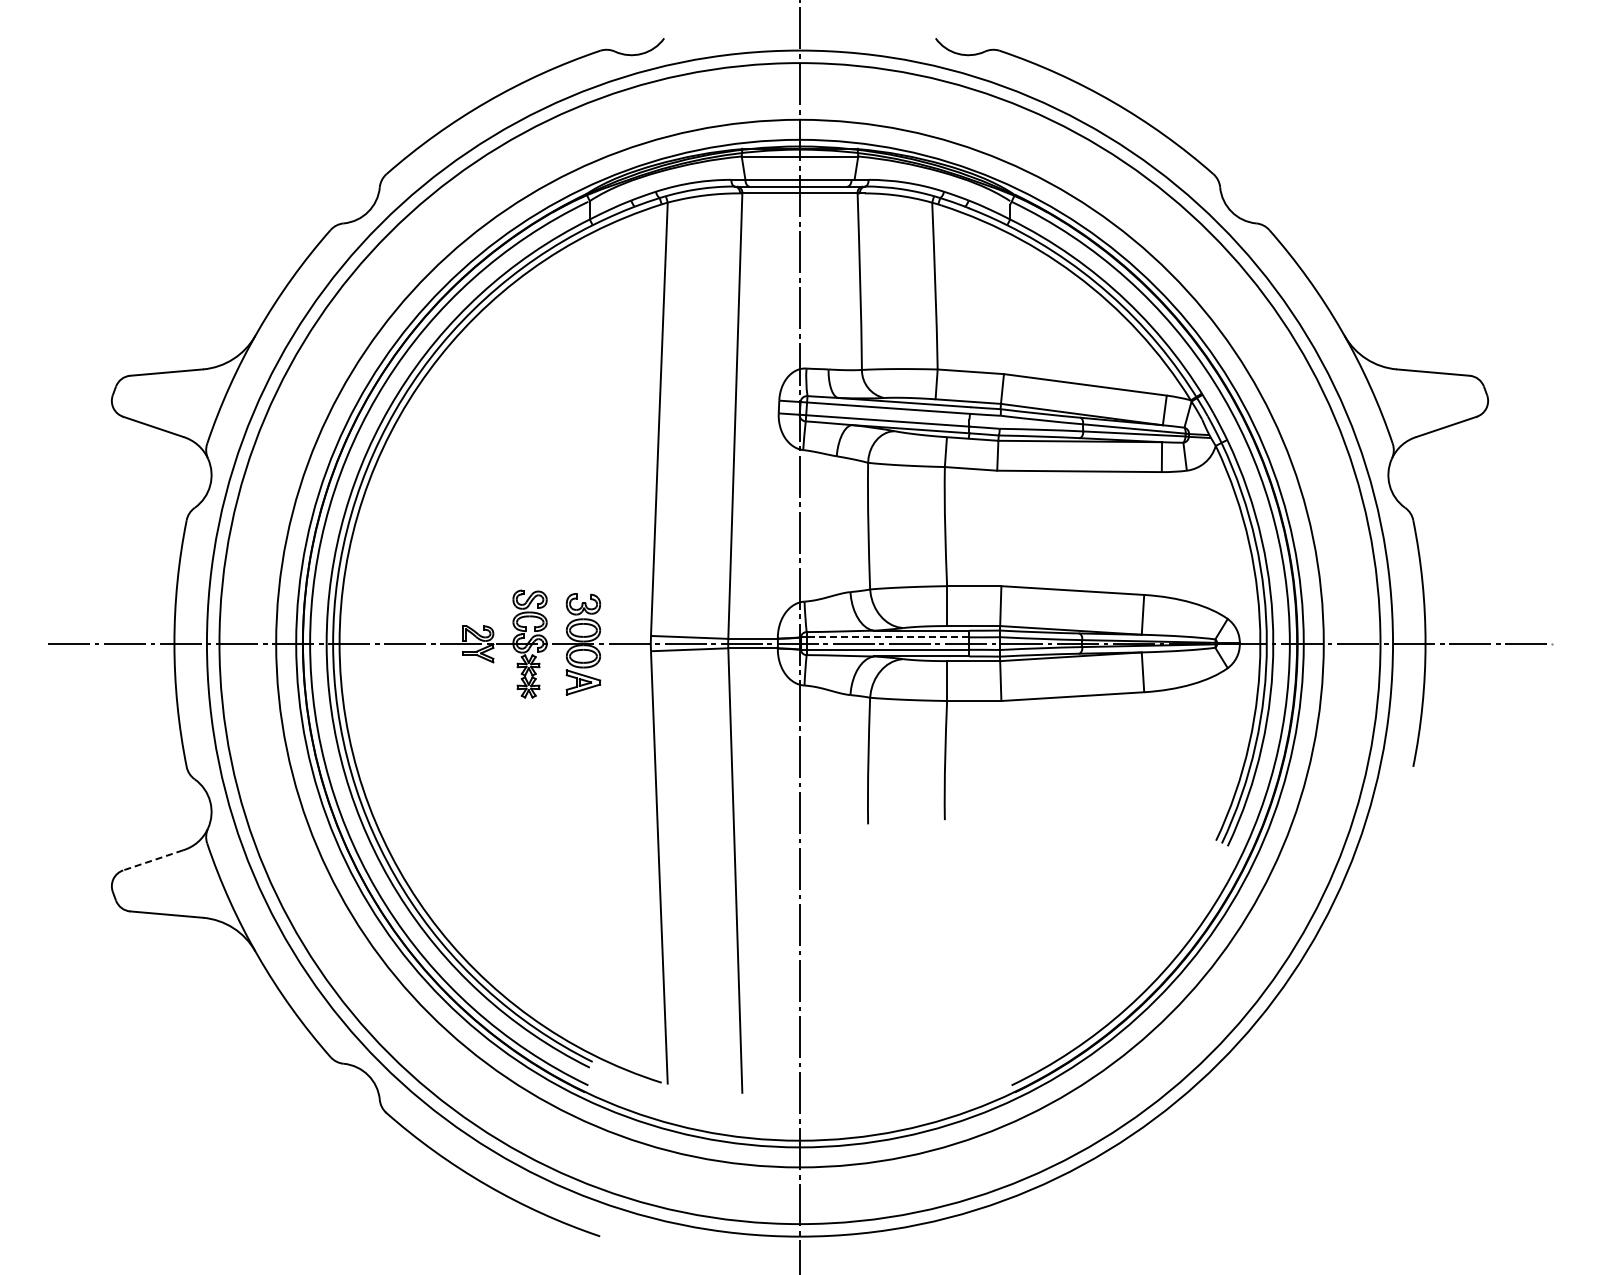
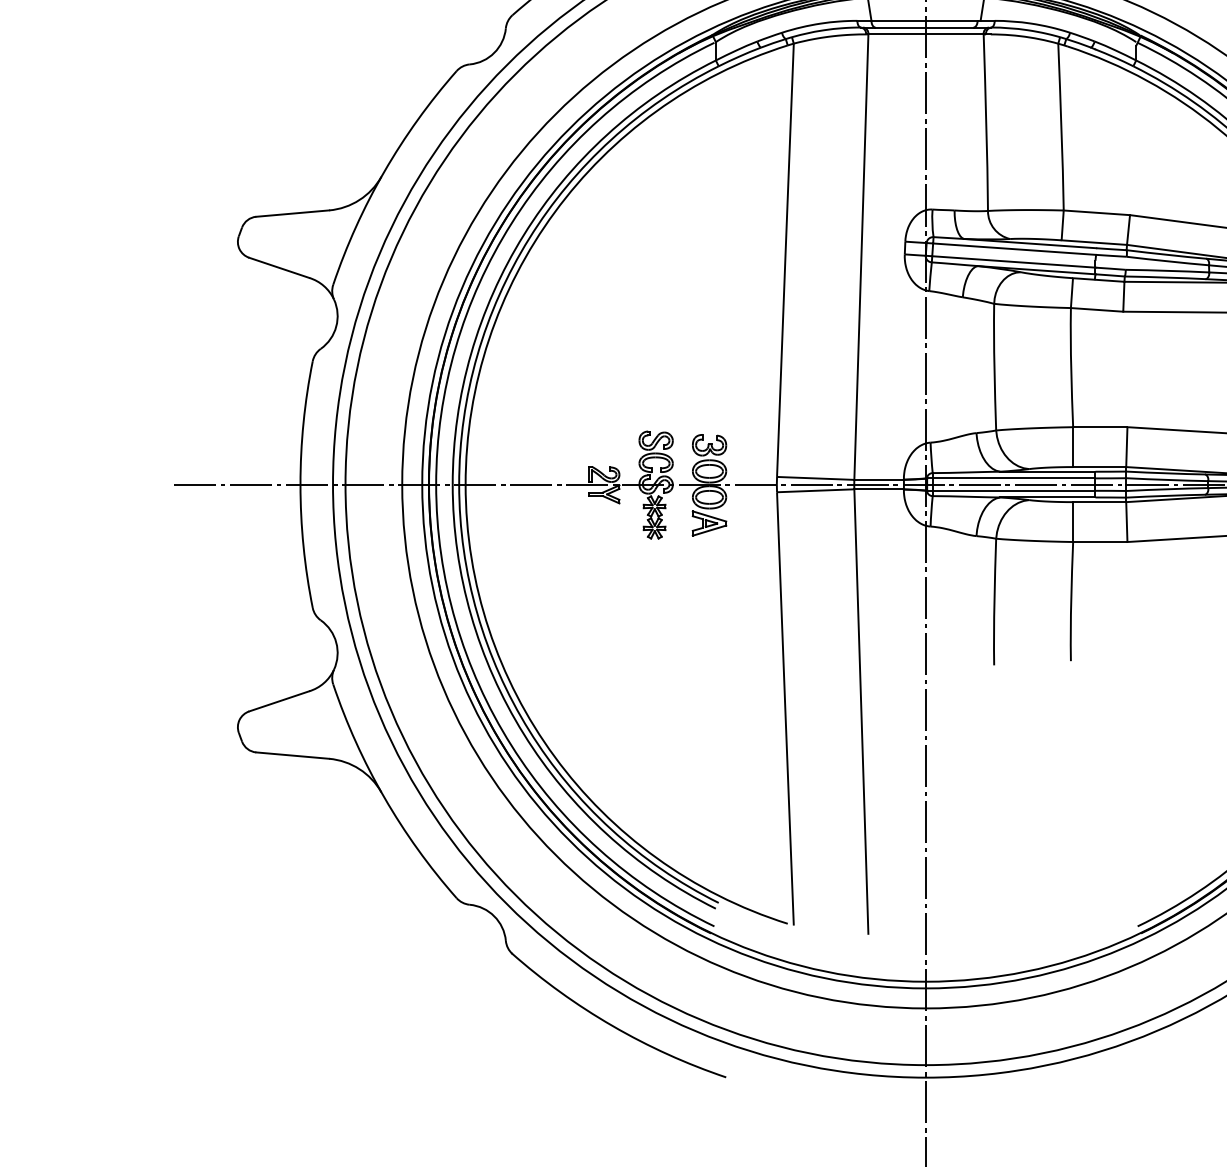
line: (887, 637) -> (1013, 478), dashed -> solid
line: (153, 860) -> (279, 701), dashed -> solid

